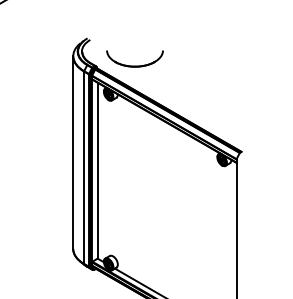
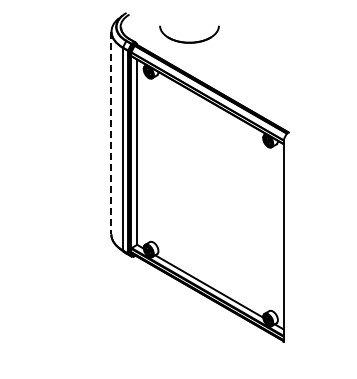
part: (135, 65) -> (189, 41), moved
line: (73, 152) -> (111, 133), solid -> dashed

